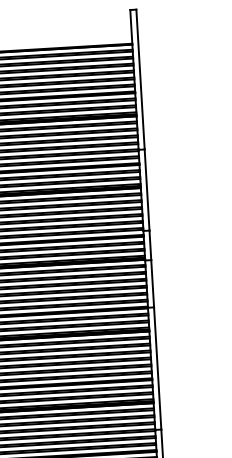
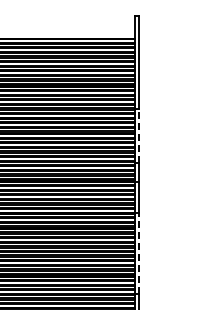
line: (147, 189) -> (139, 135), solid -> dashed
line: (158, 367) -> (139, 253), solid -> dashed

